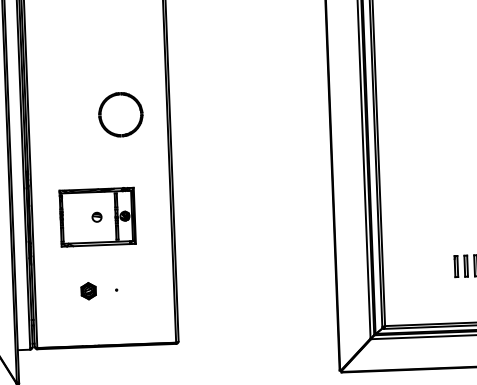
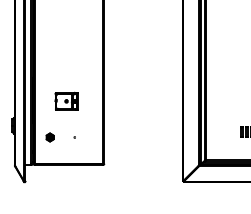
part: (104, 107) -> (72, 47), removed
part: (96, 217) -> (66, 101), size x0.6
part: (87, 291) -> (49, 137), moved

